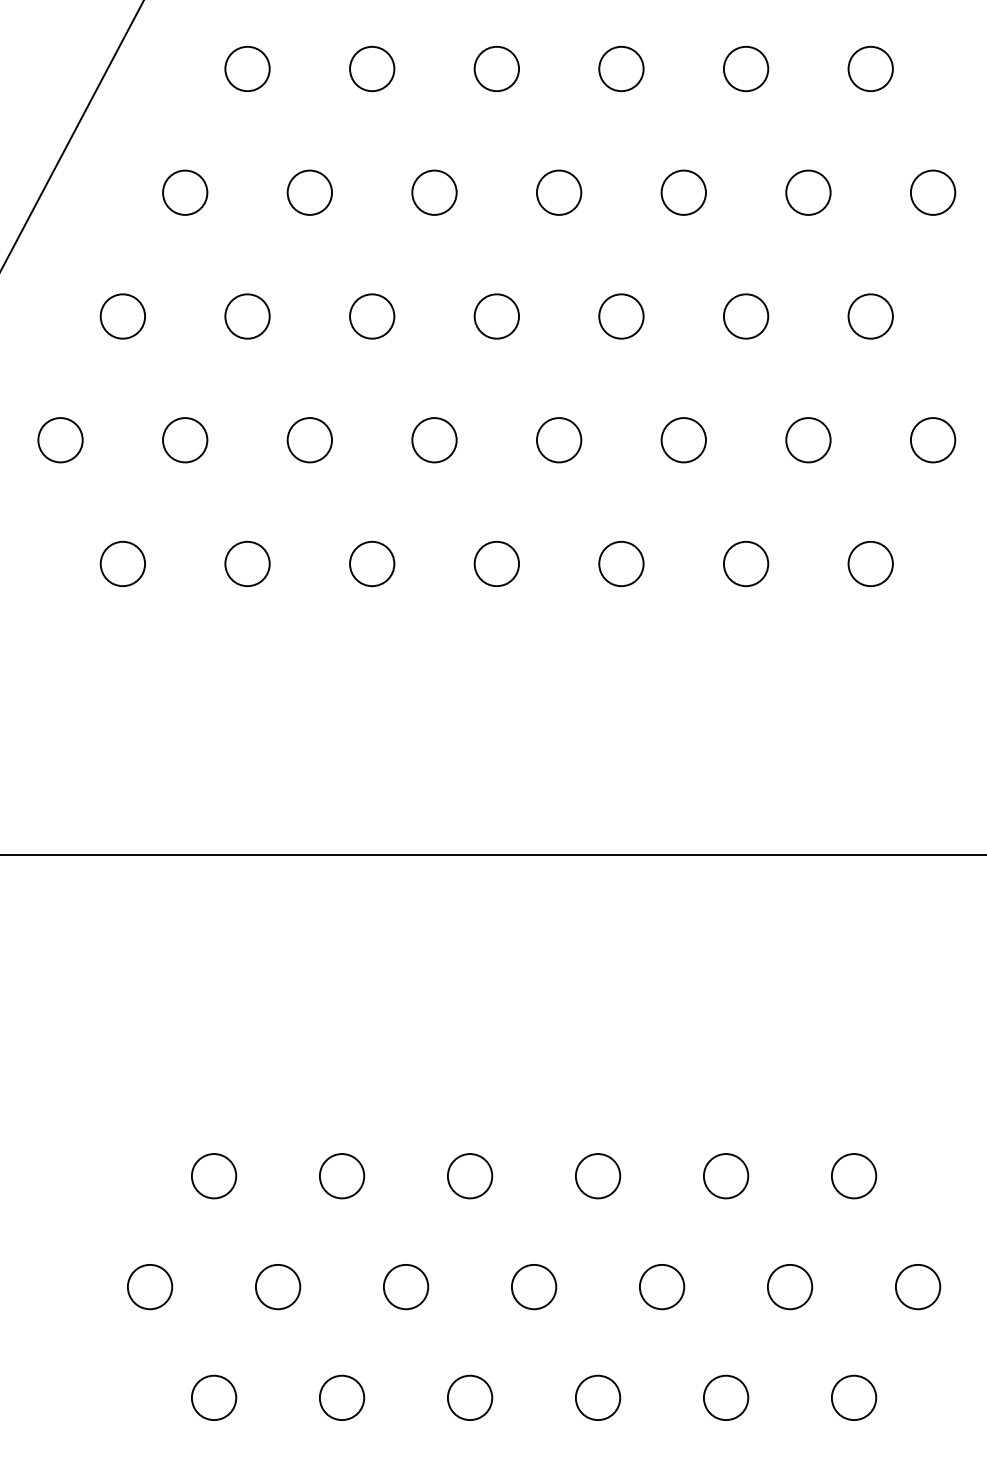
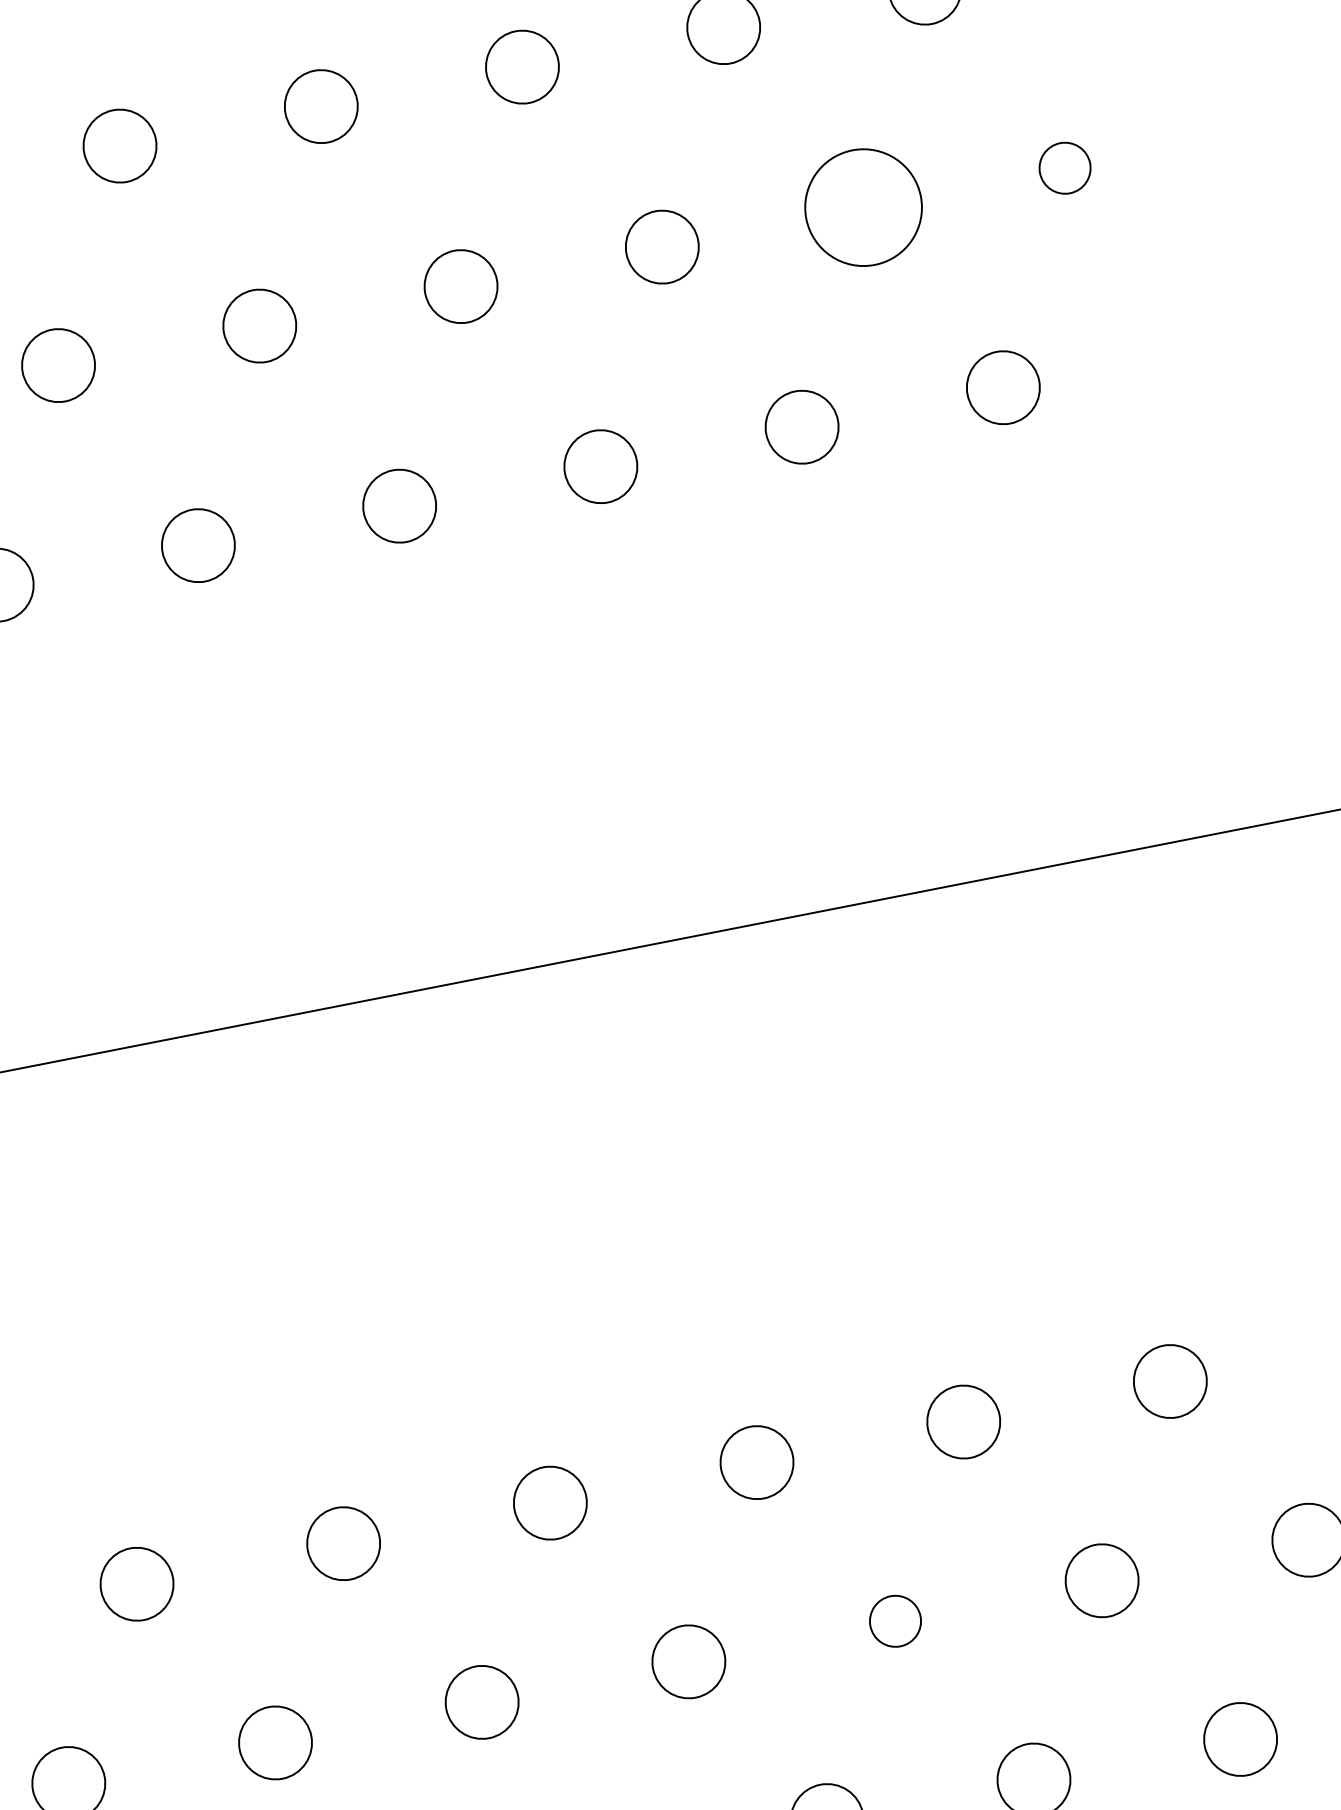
circle: (808, 440) -> (863, 208), size x1.6
circle: (933, 440) -> (1065, 168), size x0.7
circle: (661, 1286) -> (894, 1620), size x0.7

